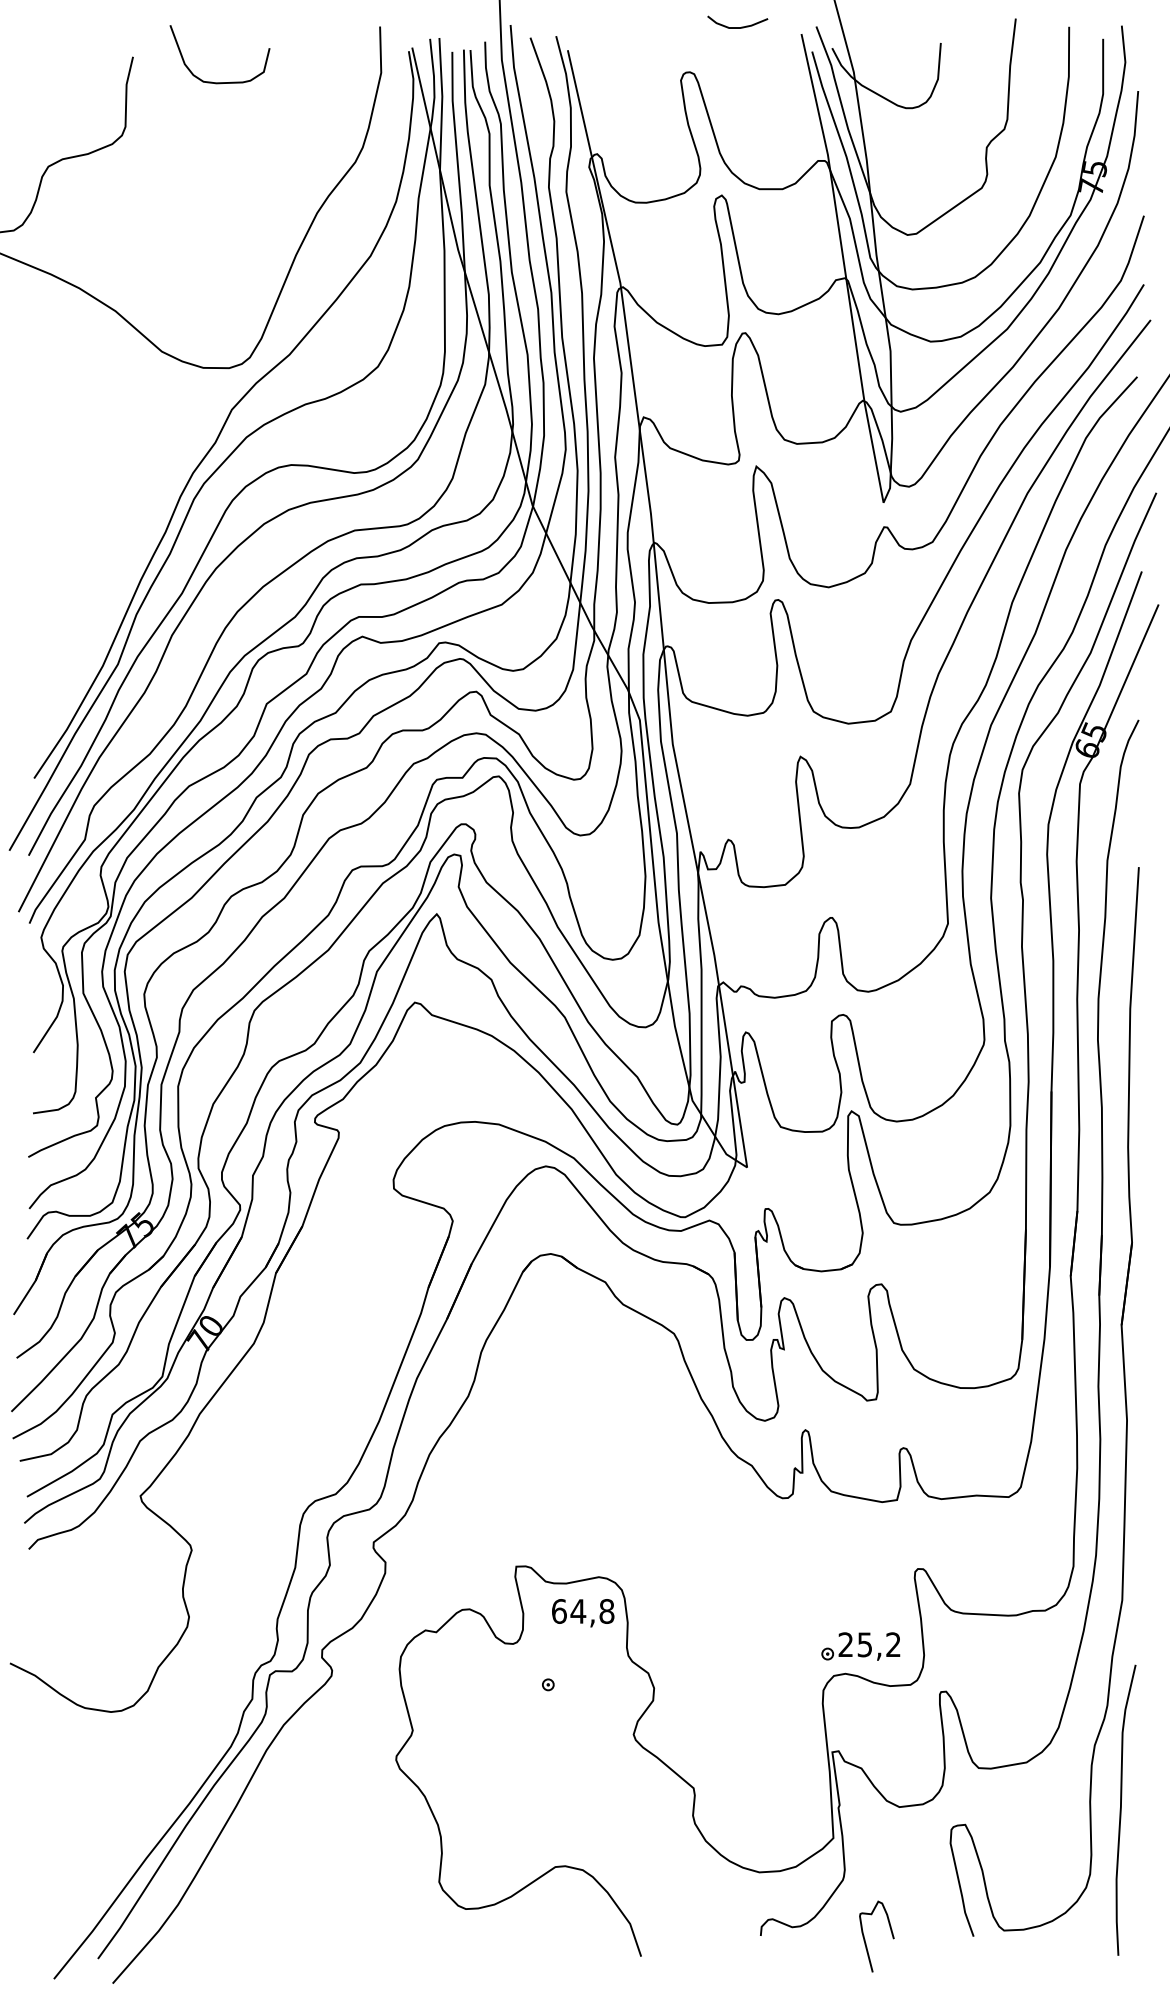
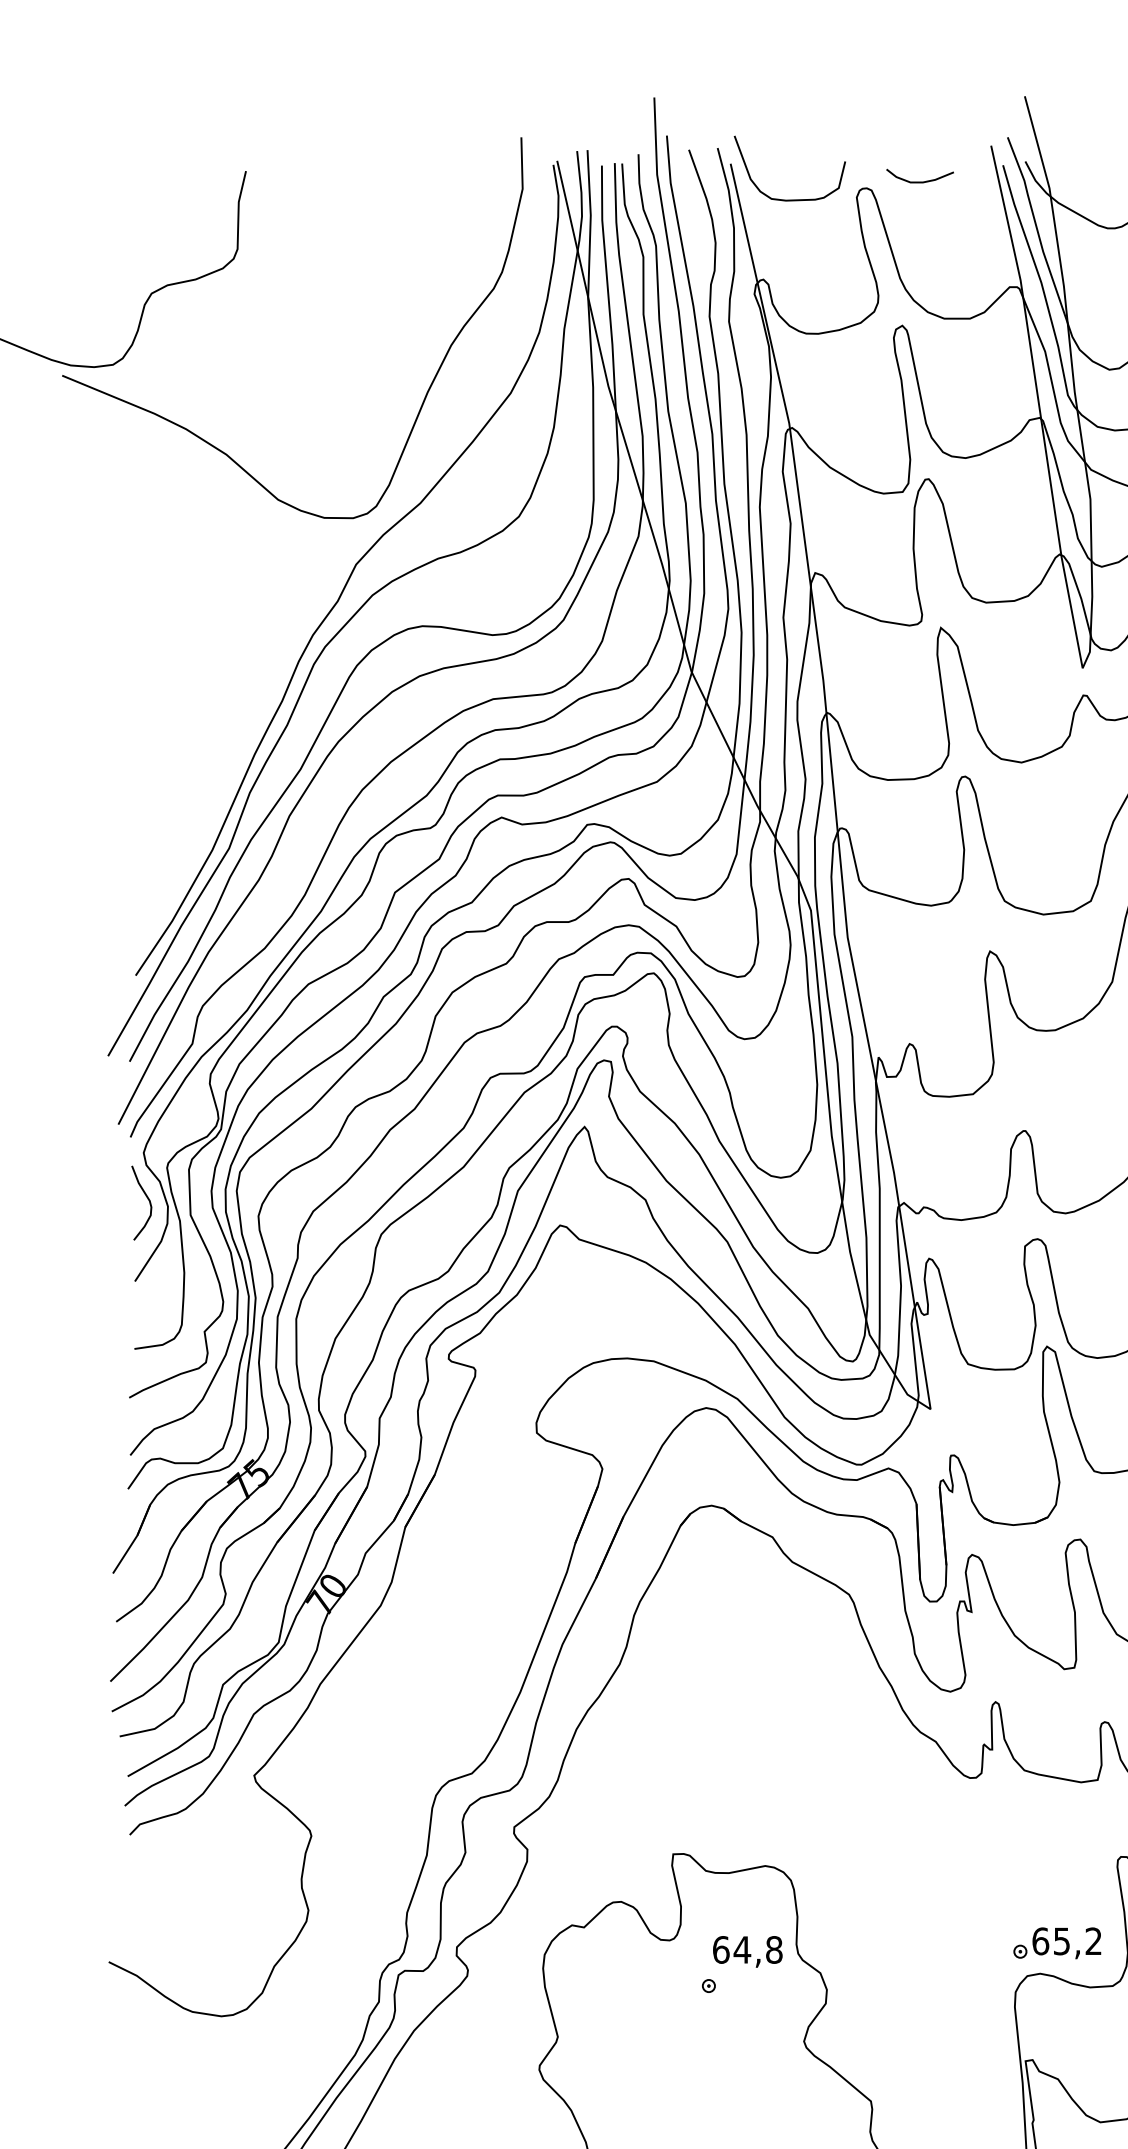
curve: (737, 27) -> (919, 181), moved
curve: (219, 82) -> (789, 199), moved
curve: (45, 980) -> (148, 1200), added
text: (583, 1613) -> (748, 1952), moved
text: (845, 1644) -> (1040, 1941), 25,2 -> 65,2

